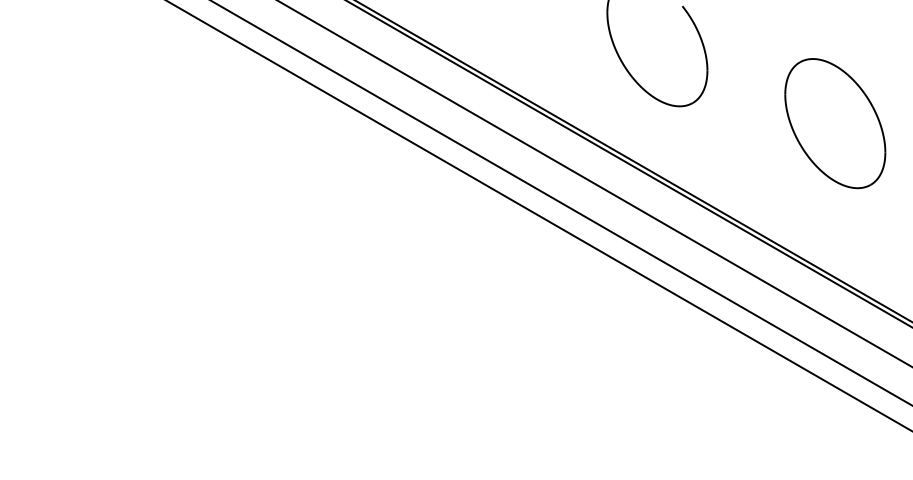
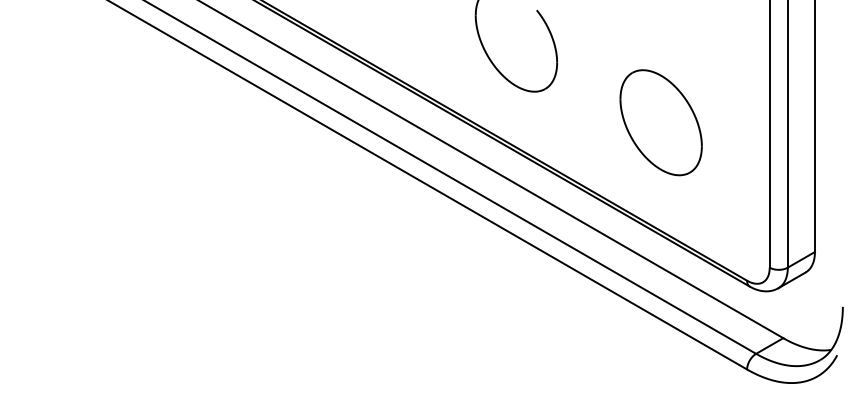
part: (834, 123) -> (660, 122), moved

